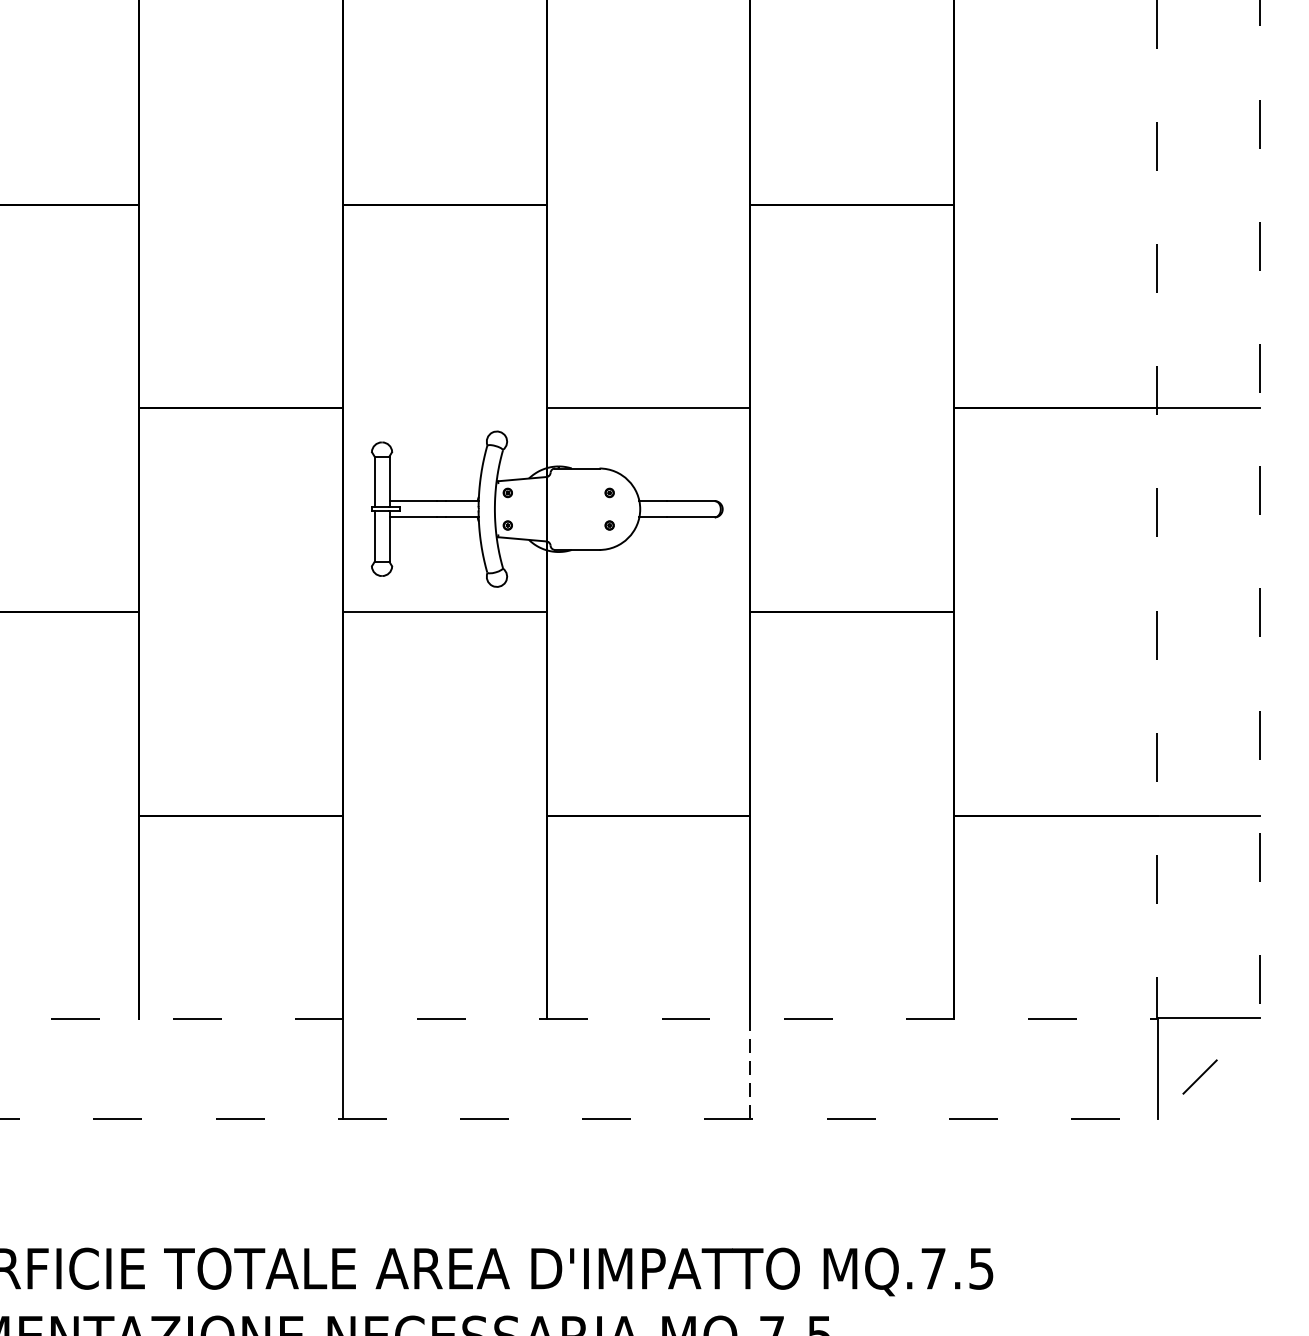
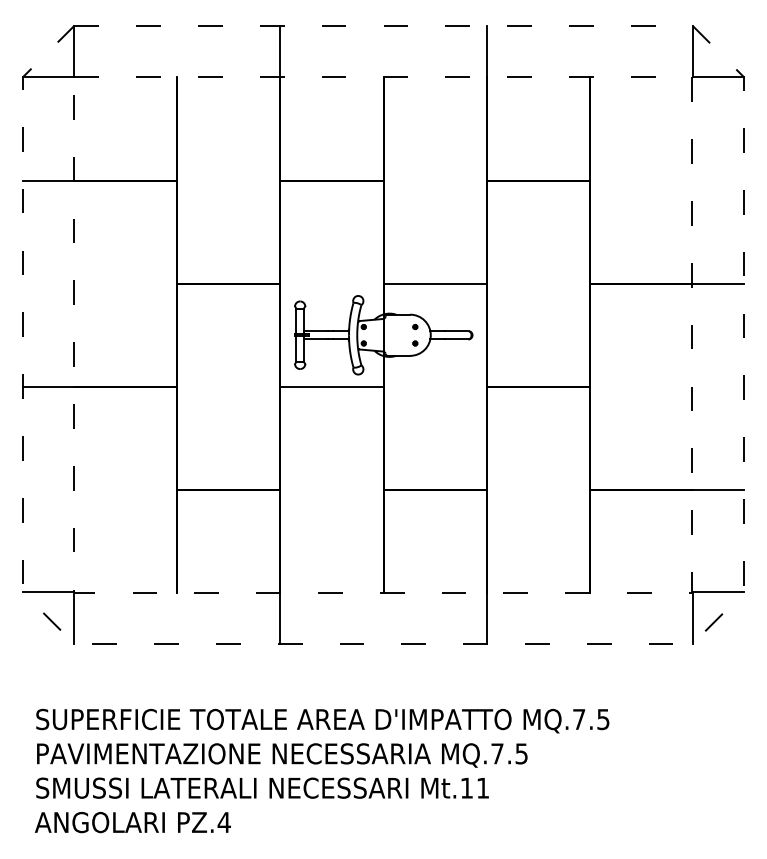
line: (750, 1069) -> (486, 618), dashed -> solid

